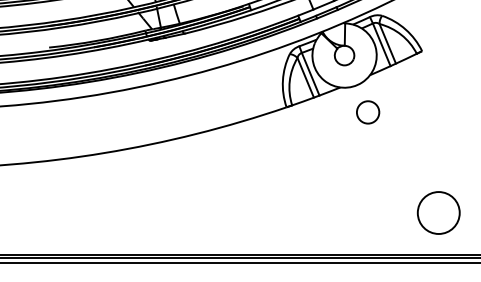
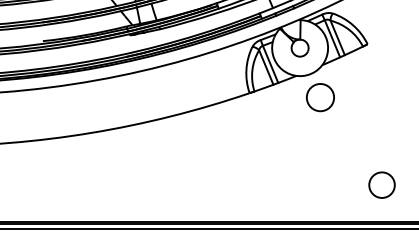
circle: (368, 112) -> (320, 97), size x1.4
circle: (438, 212) -> (381, 184), size x0.7

